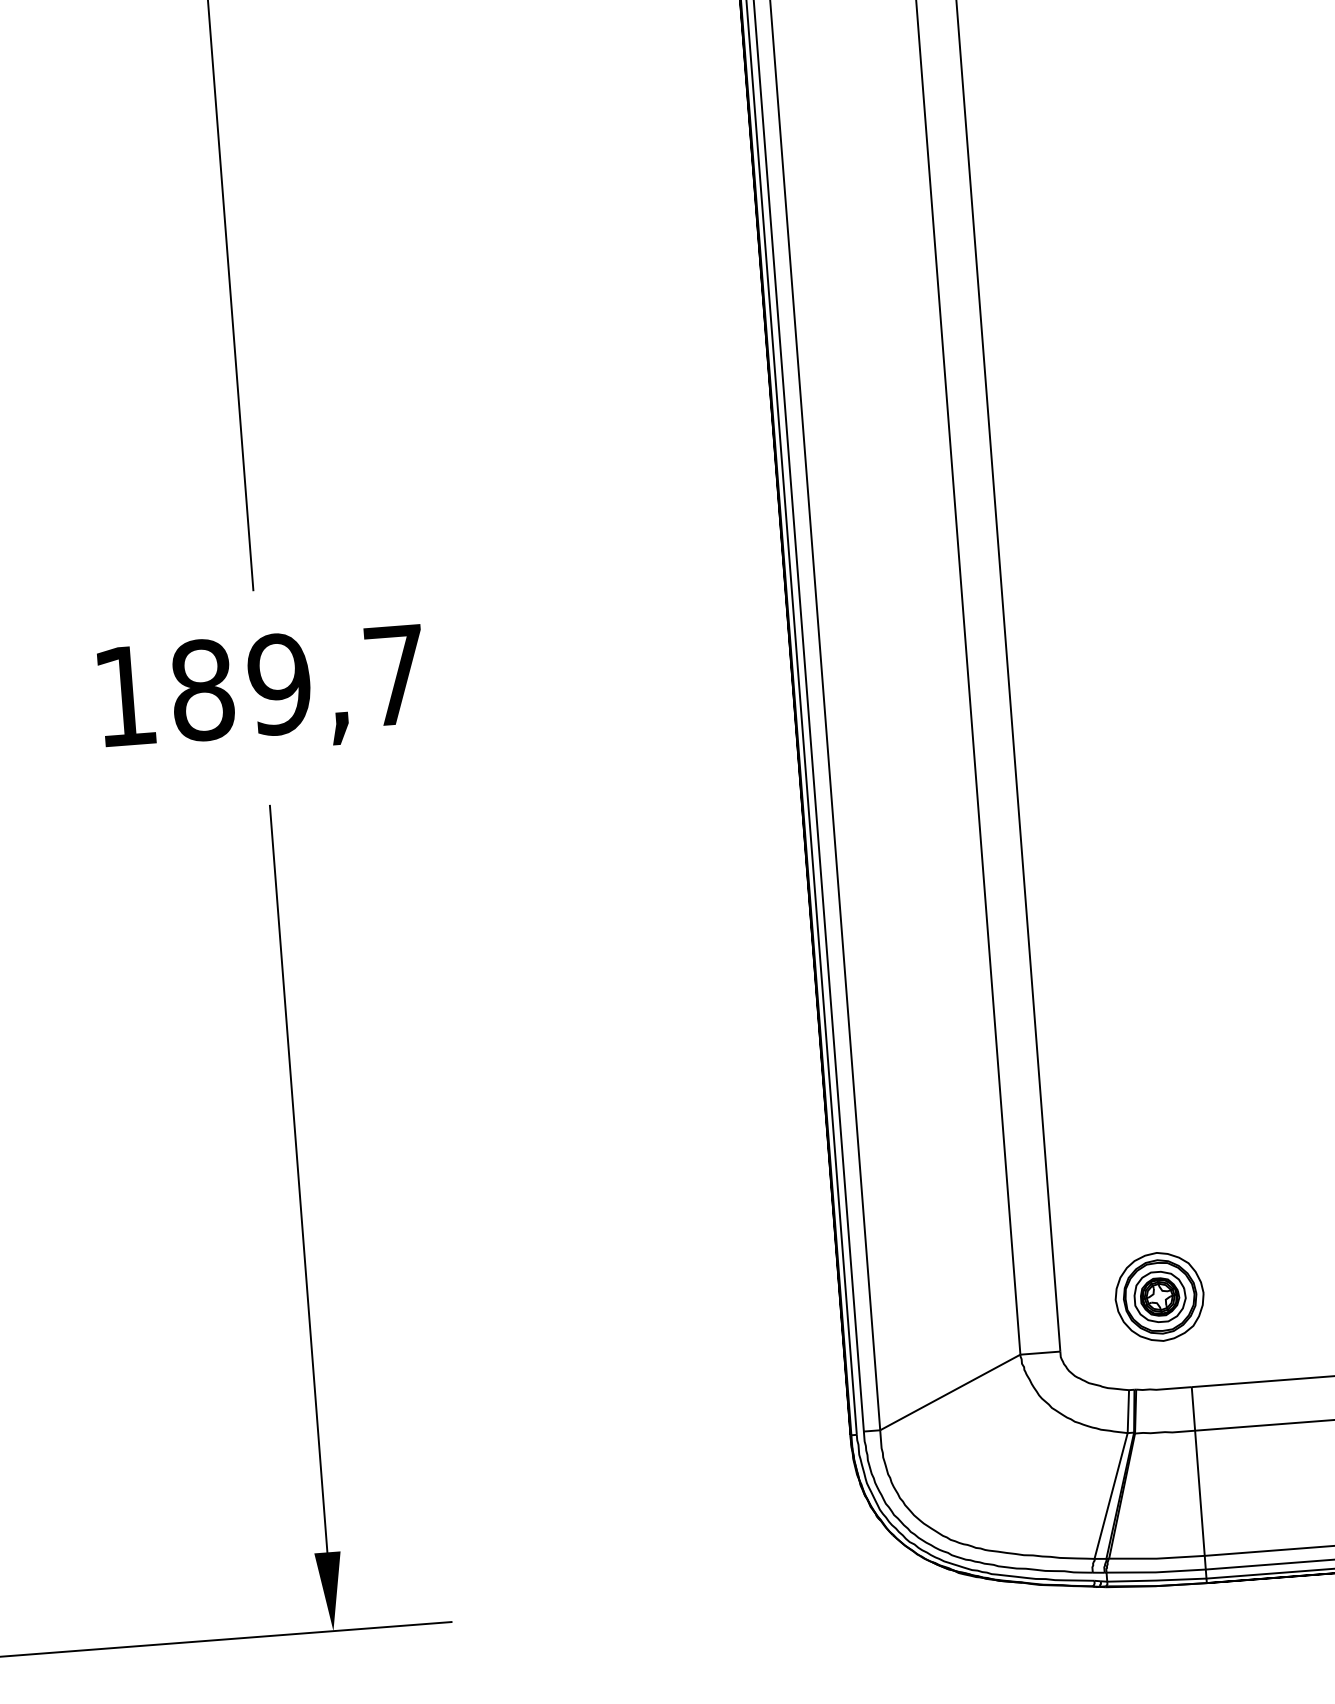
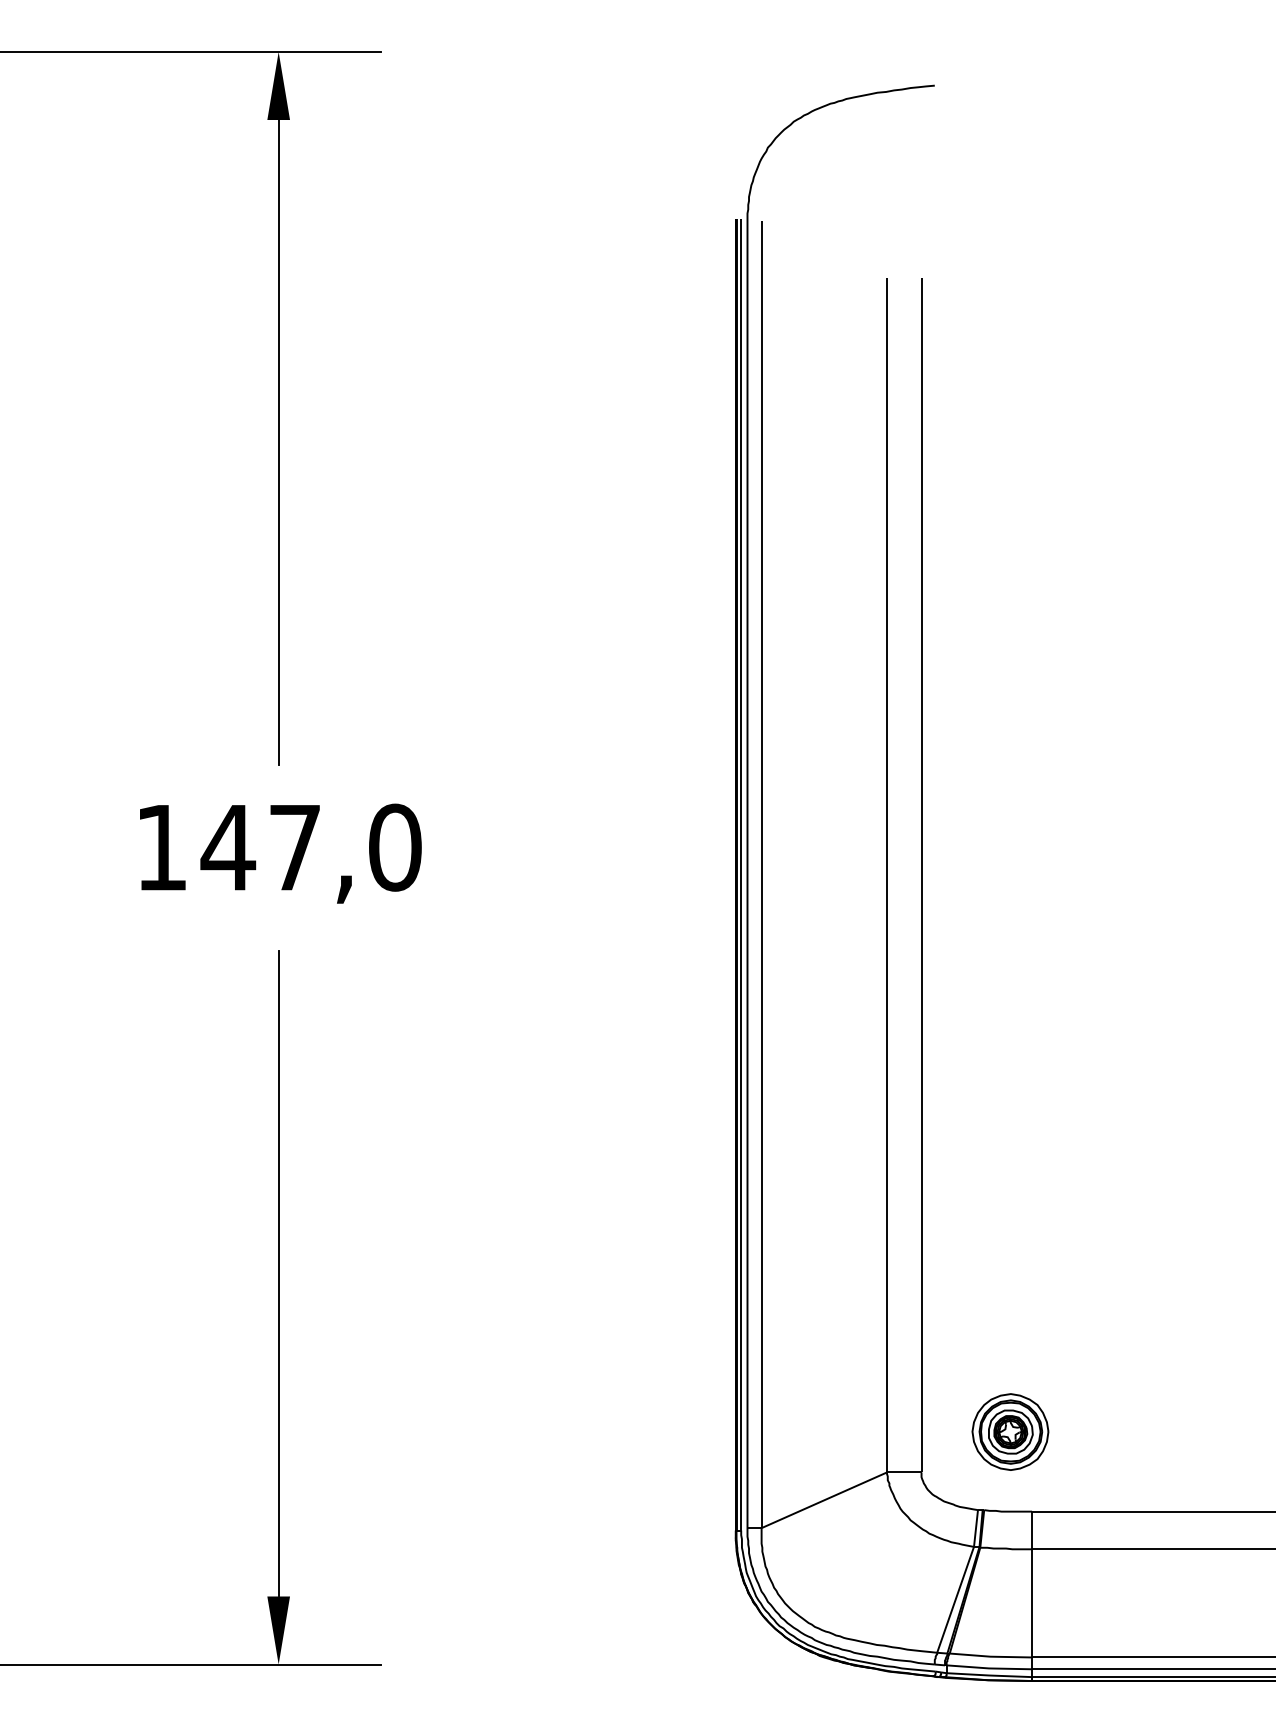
text: (297, 682) -> (310, 847), 189,7 -> 147,0

